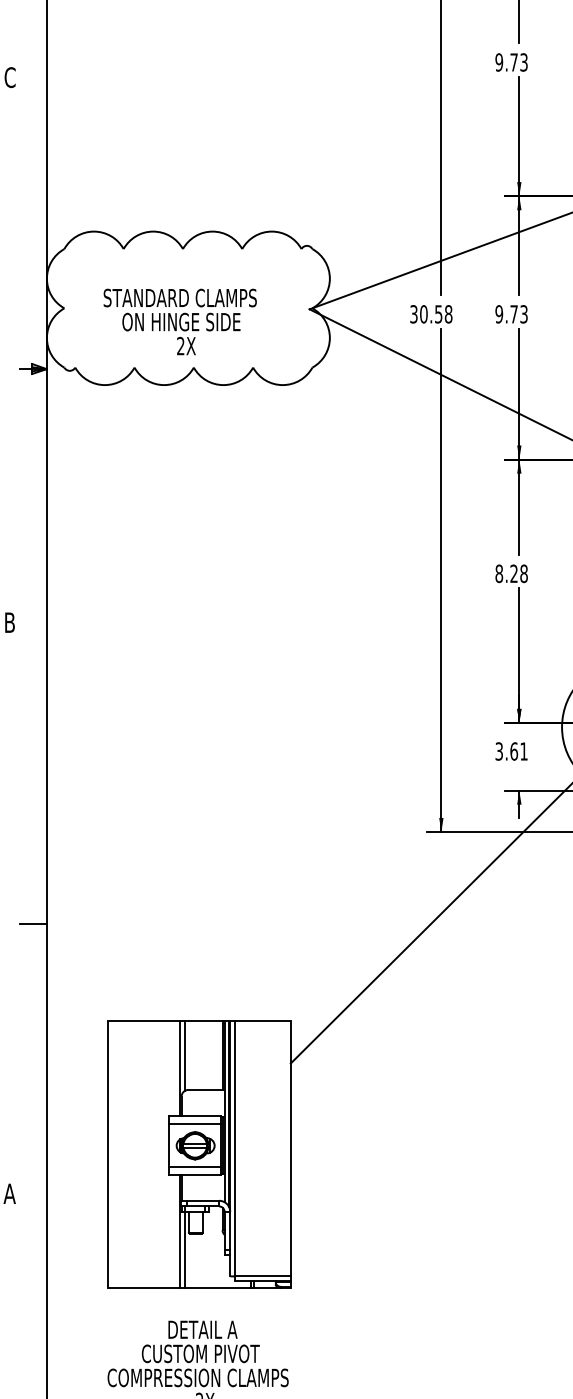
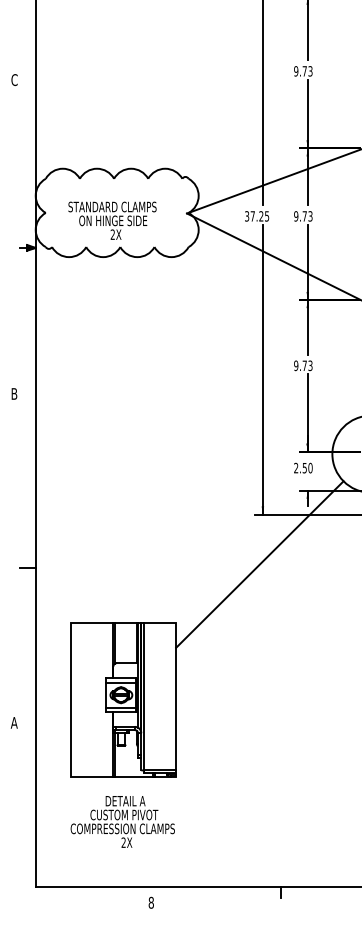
text: (435, 314) -> (259, 216), 30.58 -> 37.25
text: (511, 573) -> (303, 365), 8.28 -> 9.73
text: (511, 750) -> (303, 467), 3.61 -> 2.50

